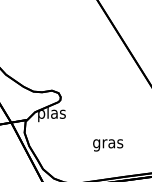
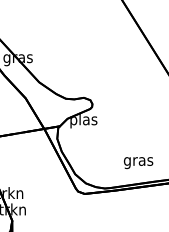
text: (108, 145) -> (138, 163), moved

